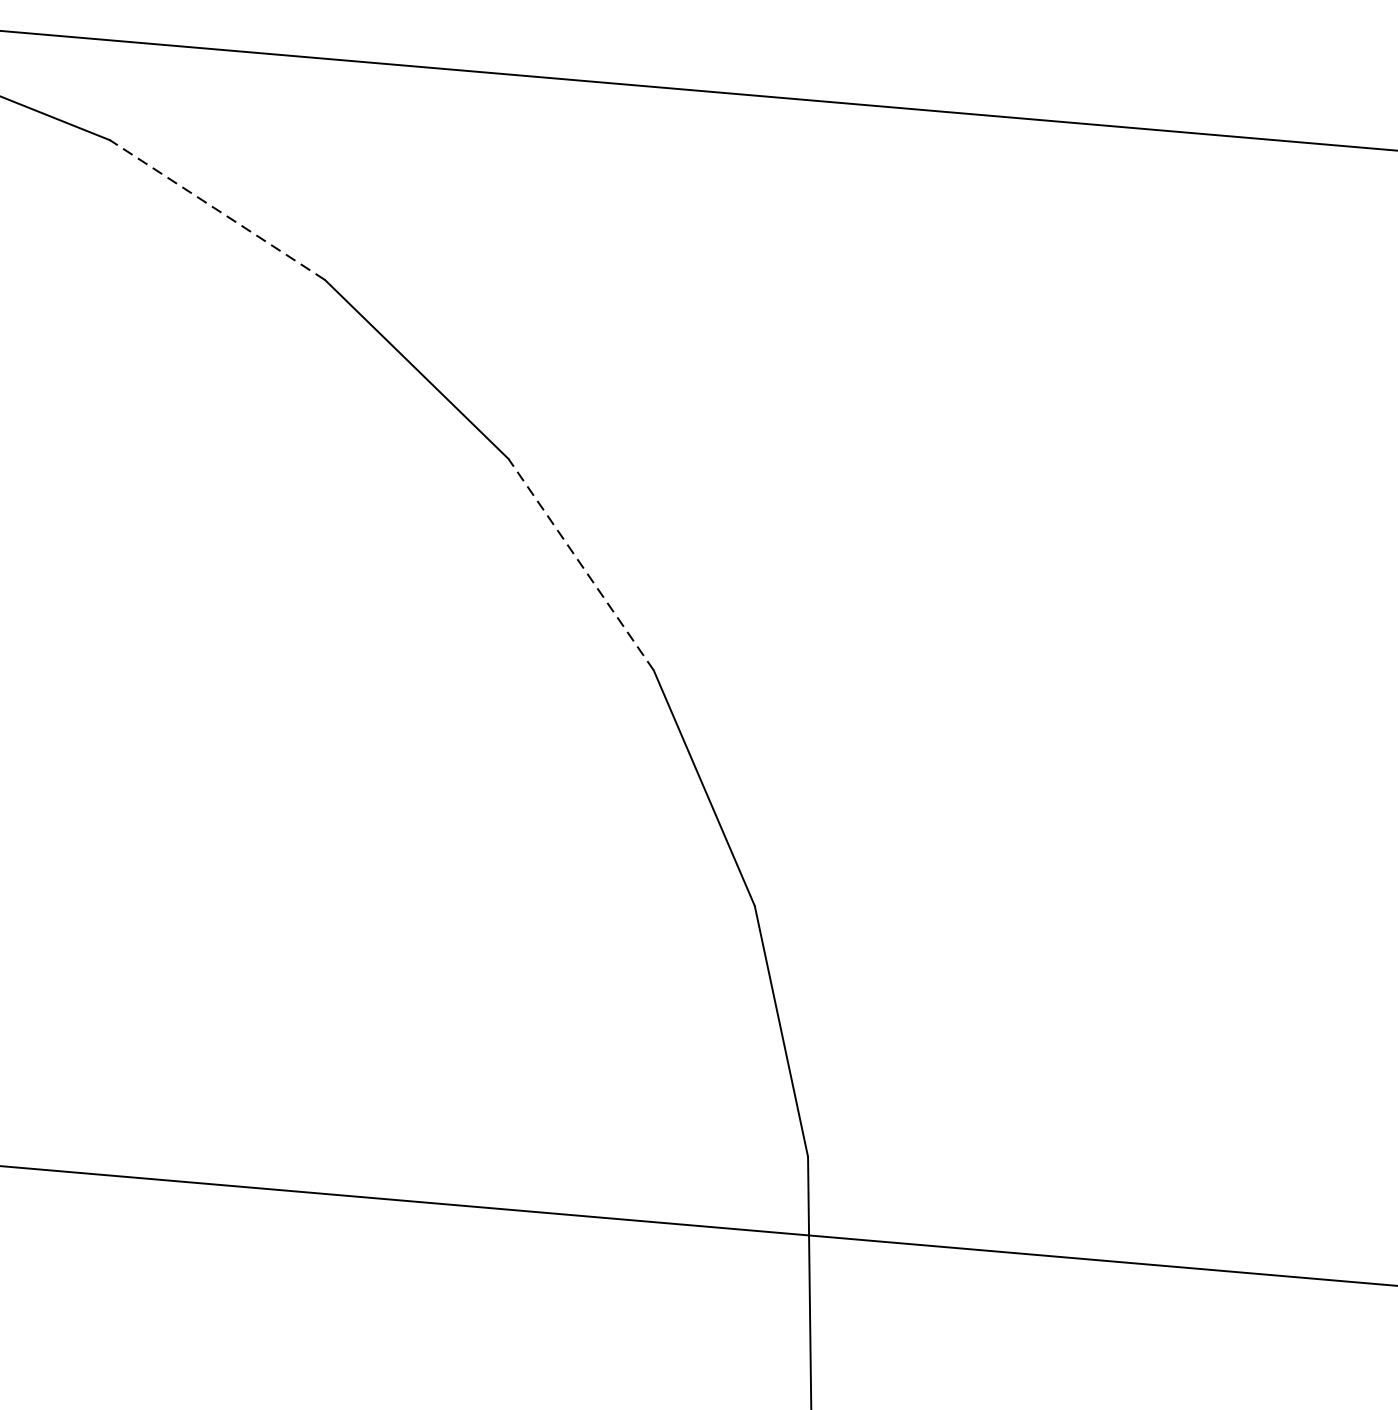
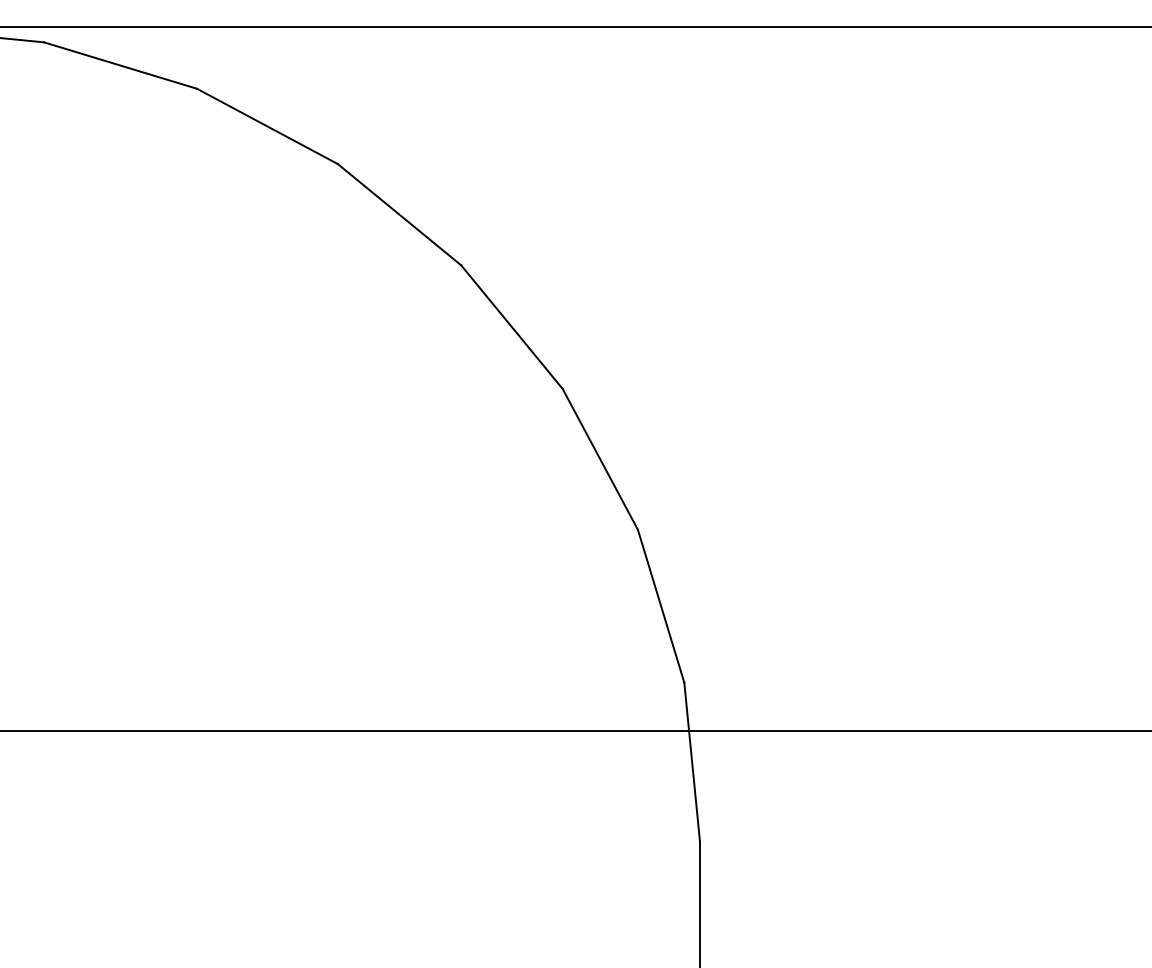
line: (217, 210) -> (267, 126), dashed -> solid
line: (580, 565) -> (511, 327), dashed -> solid

